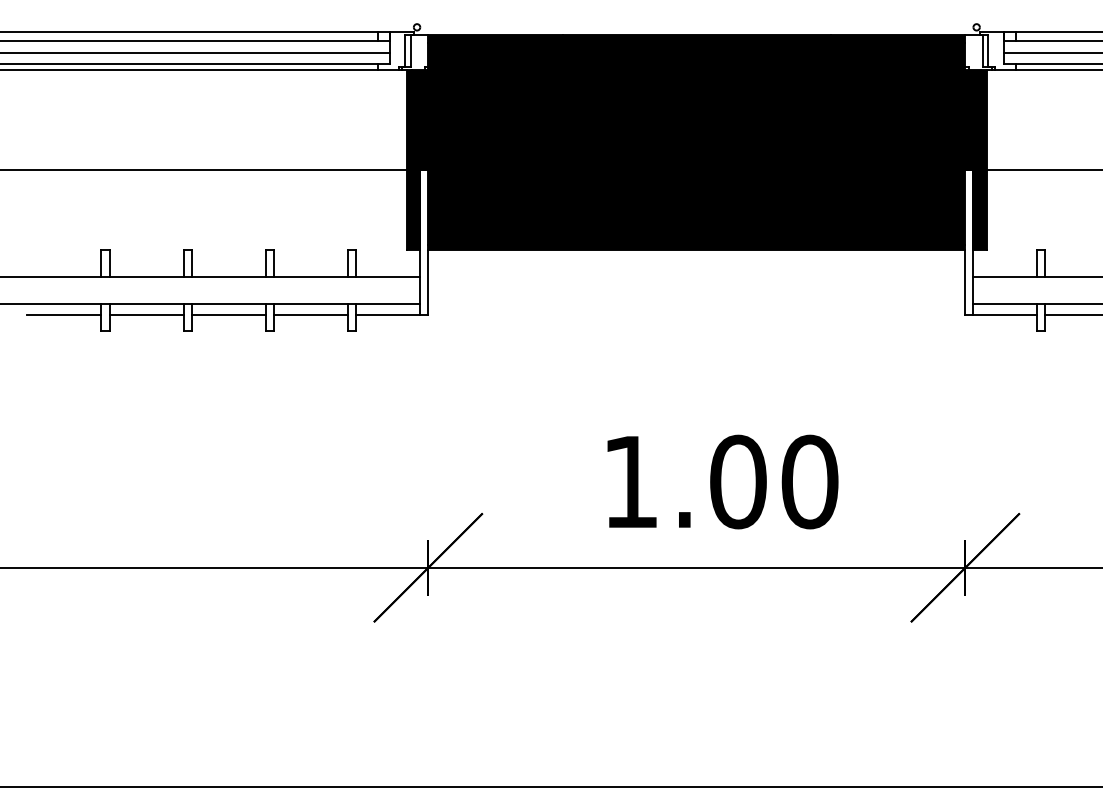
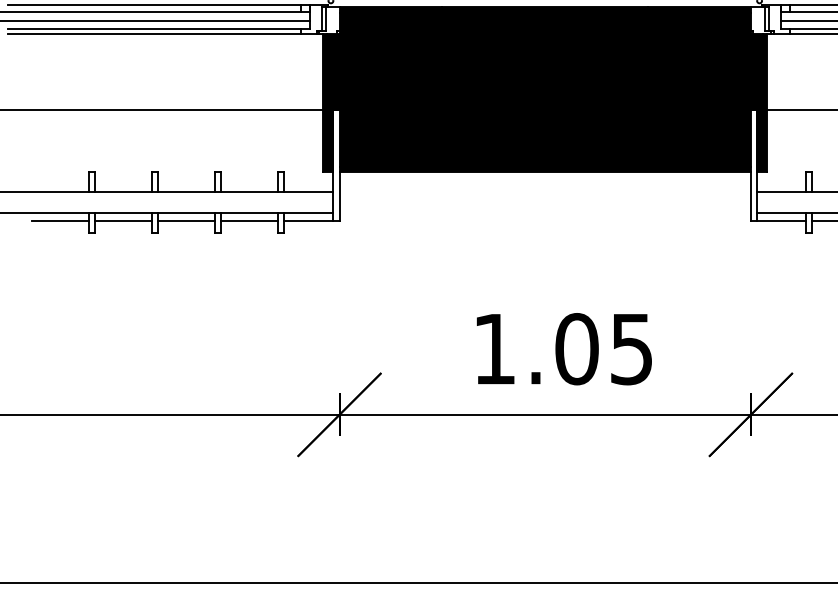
text: (809, 481) -> (631, 348), 1.00 -> 1.05

